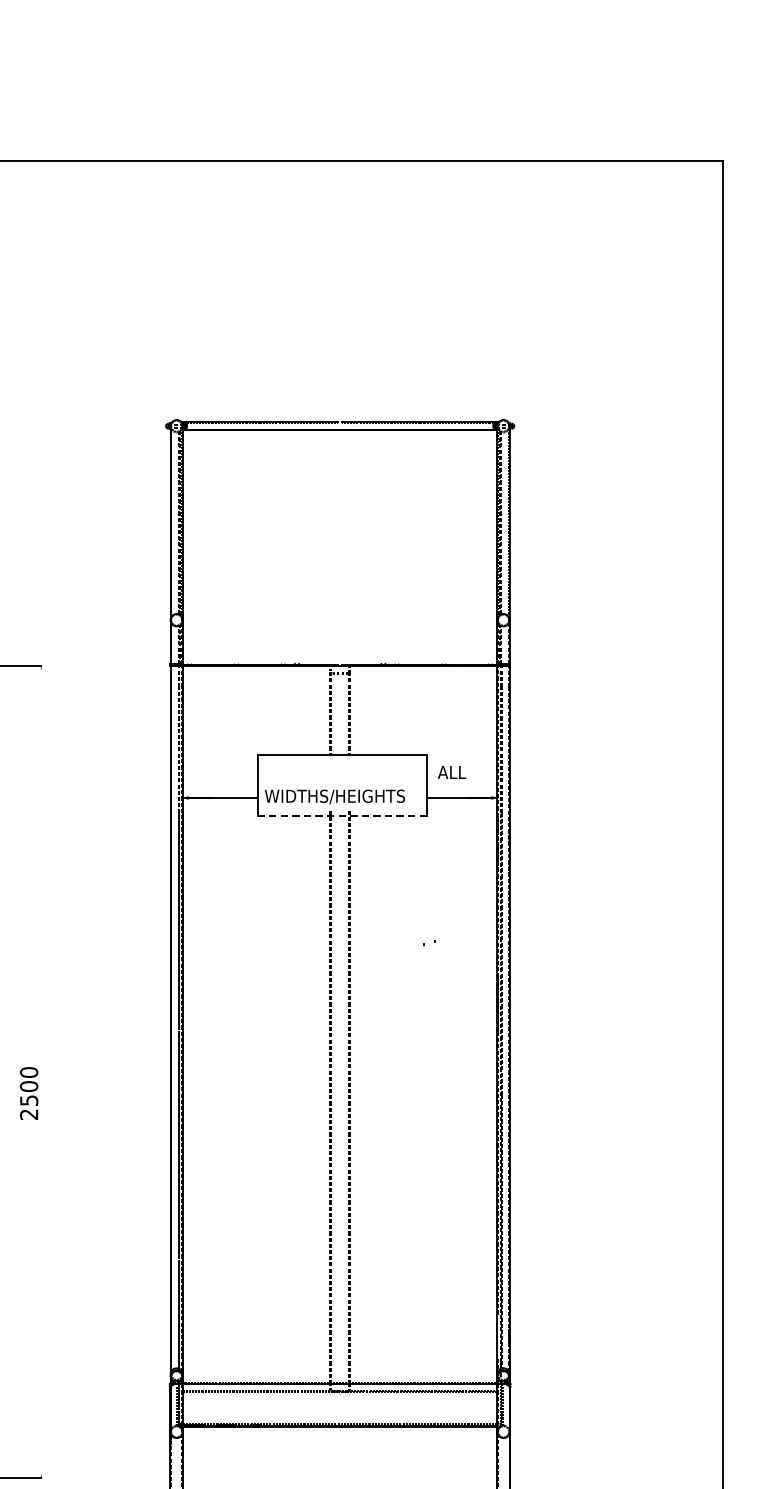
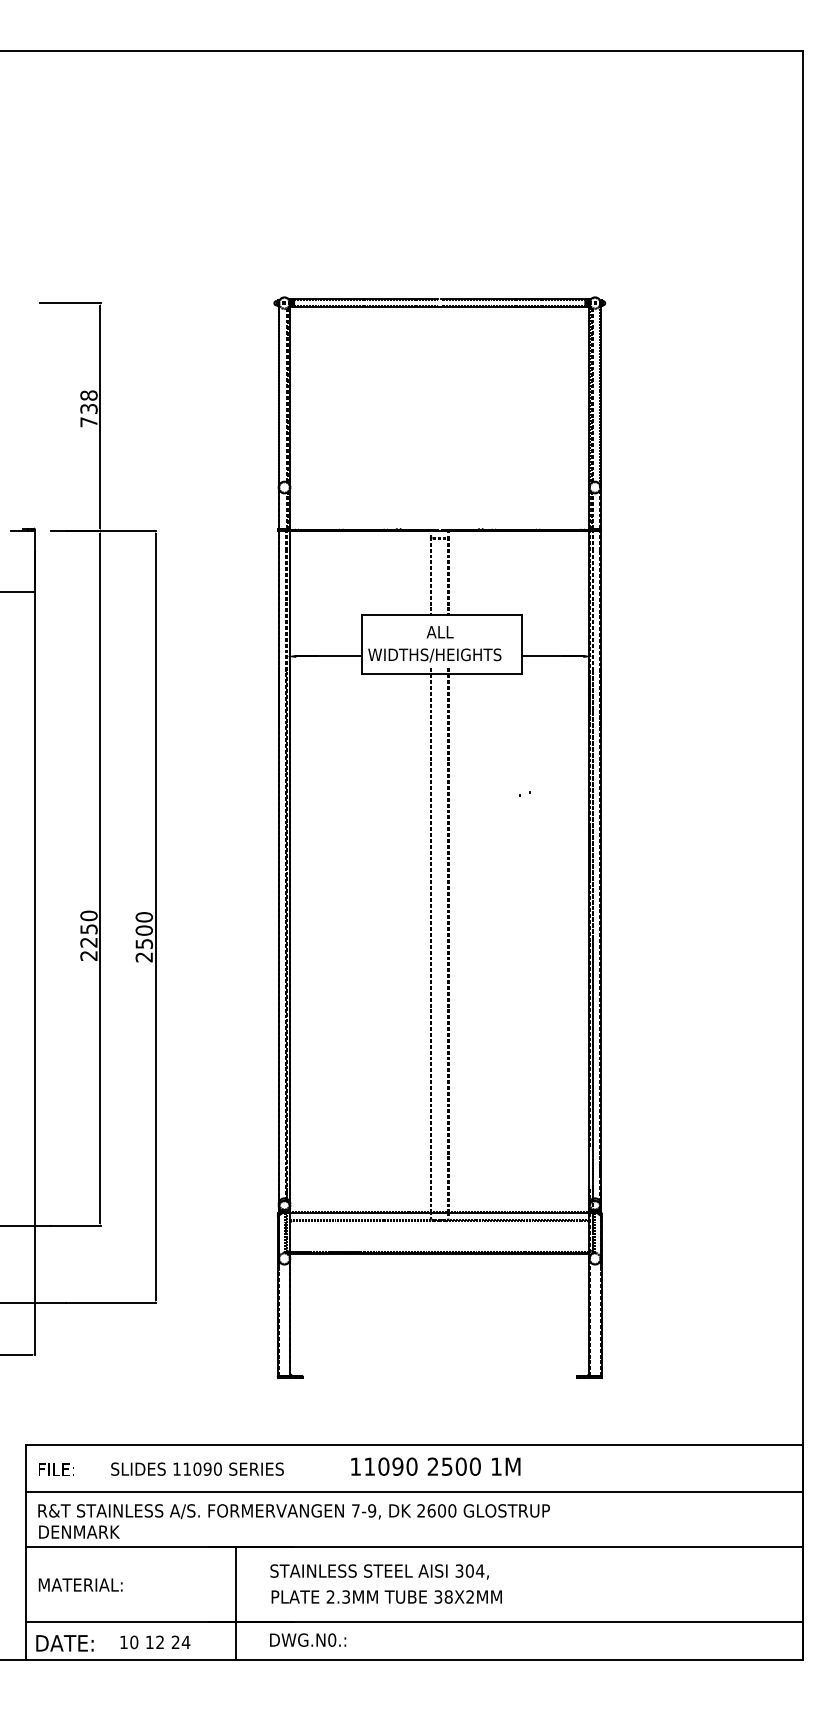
text: (451, 772) -> (439, 632), moved
line: (341, 815) -> (441, 673), dashed -> solid
line: (40, 1071) -> (155, 916), added

